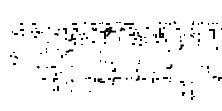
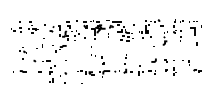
part: (13, 58) -> (22, 53), moved
part: (21, 78) -> (19, 71), added
part: (187, 90) -> (170, 67), moved

